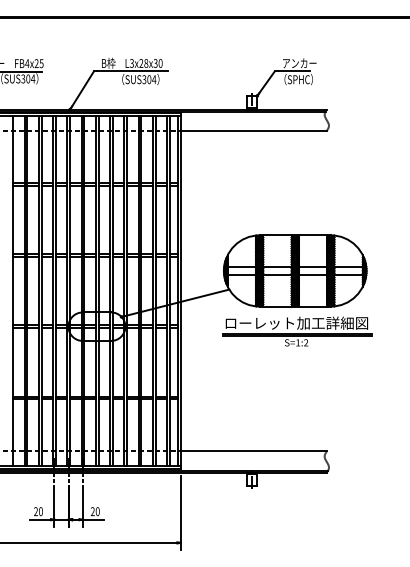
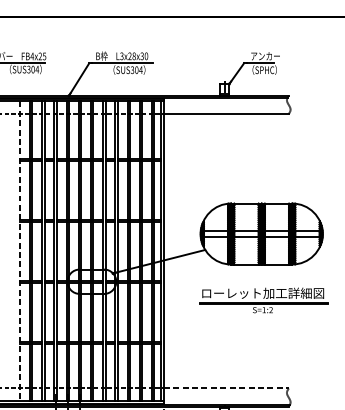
line: (13, 291) -> (20, 251), solid -> dashed
part: (297, 331) -> (263, 300), moved
line: (253, 451) -> (225, 388), solid -> dashed

